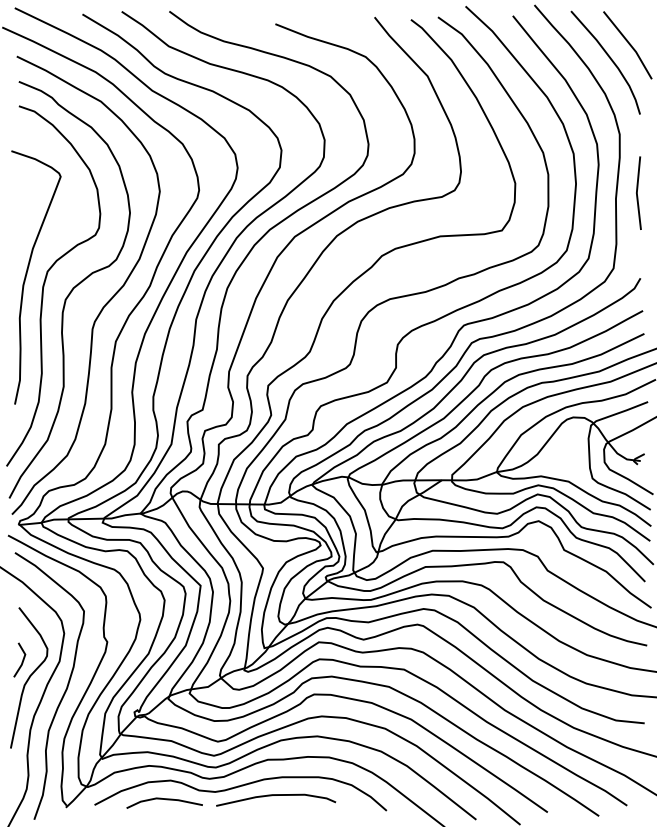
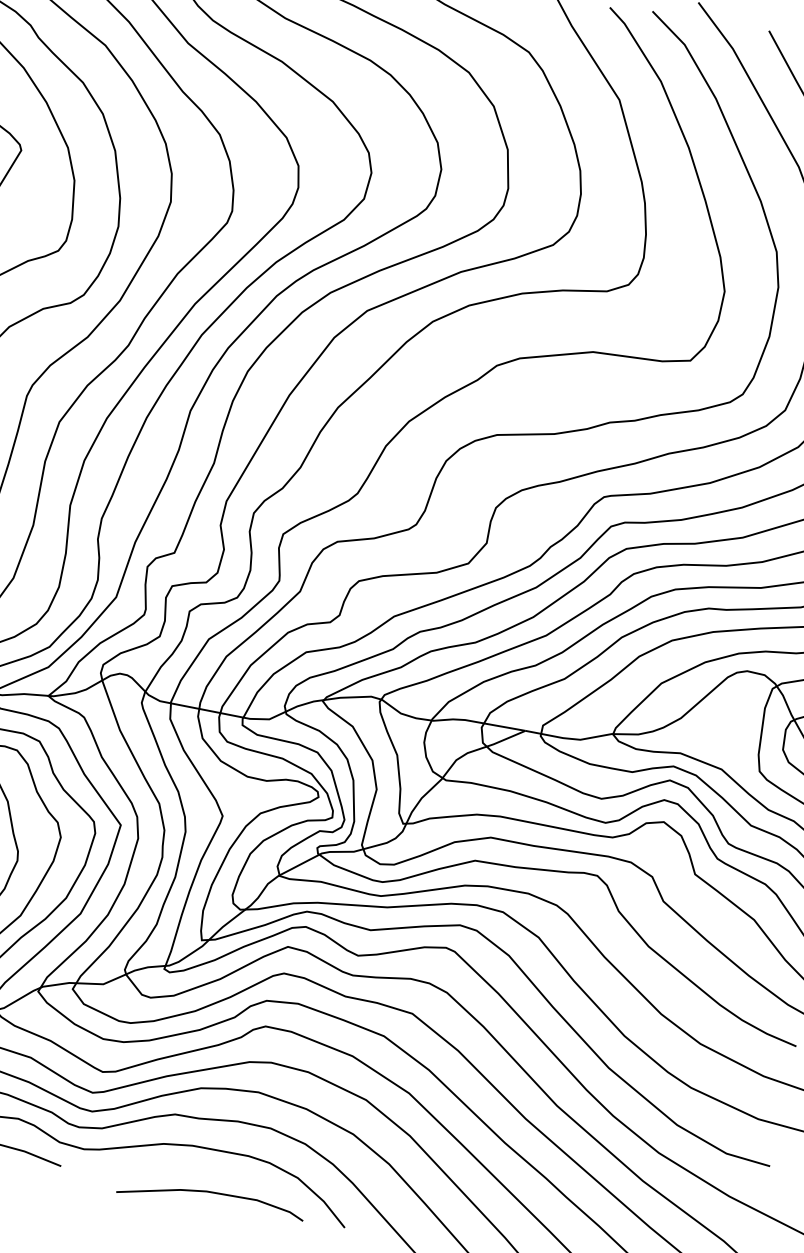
curve: (276, 795) -> (212, 1193), moved

